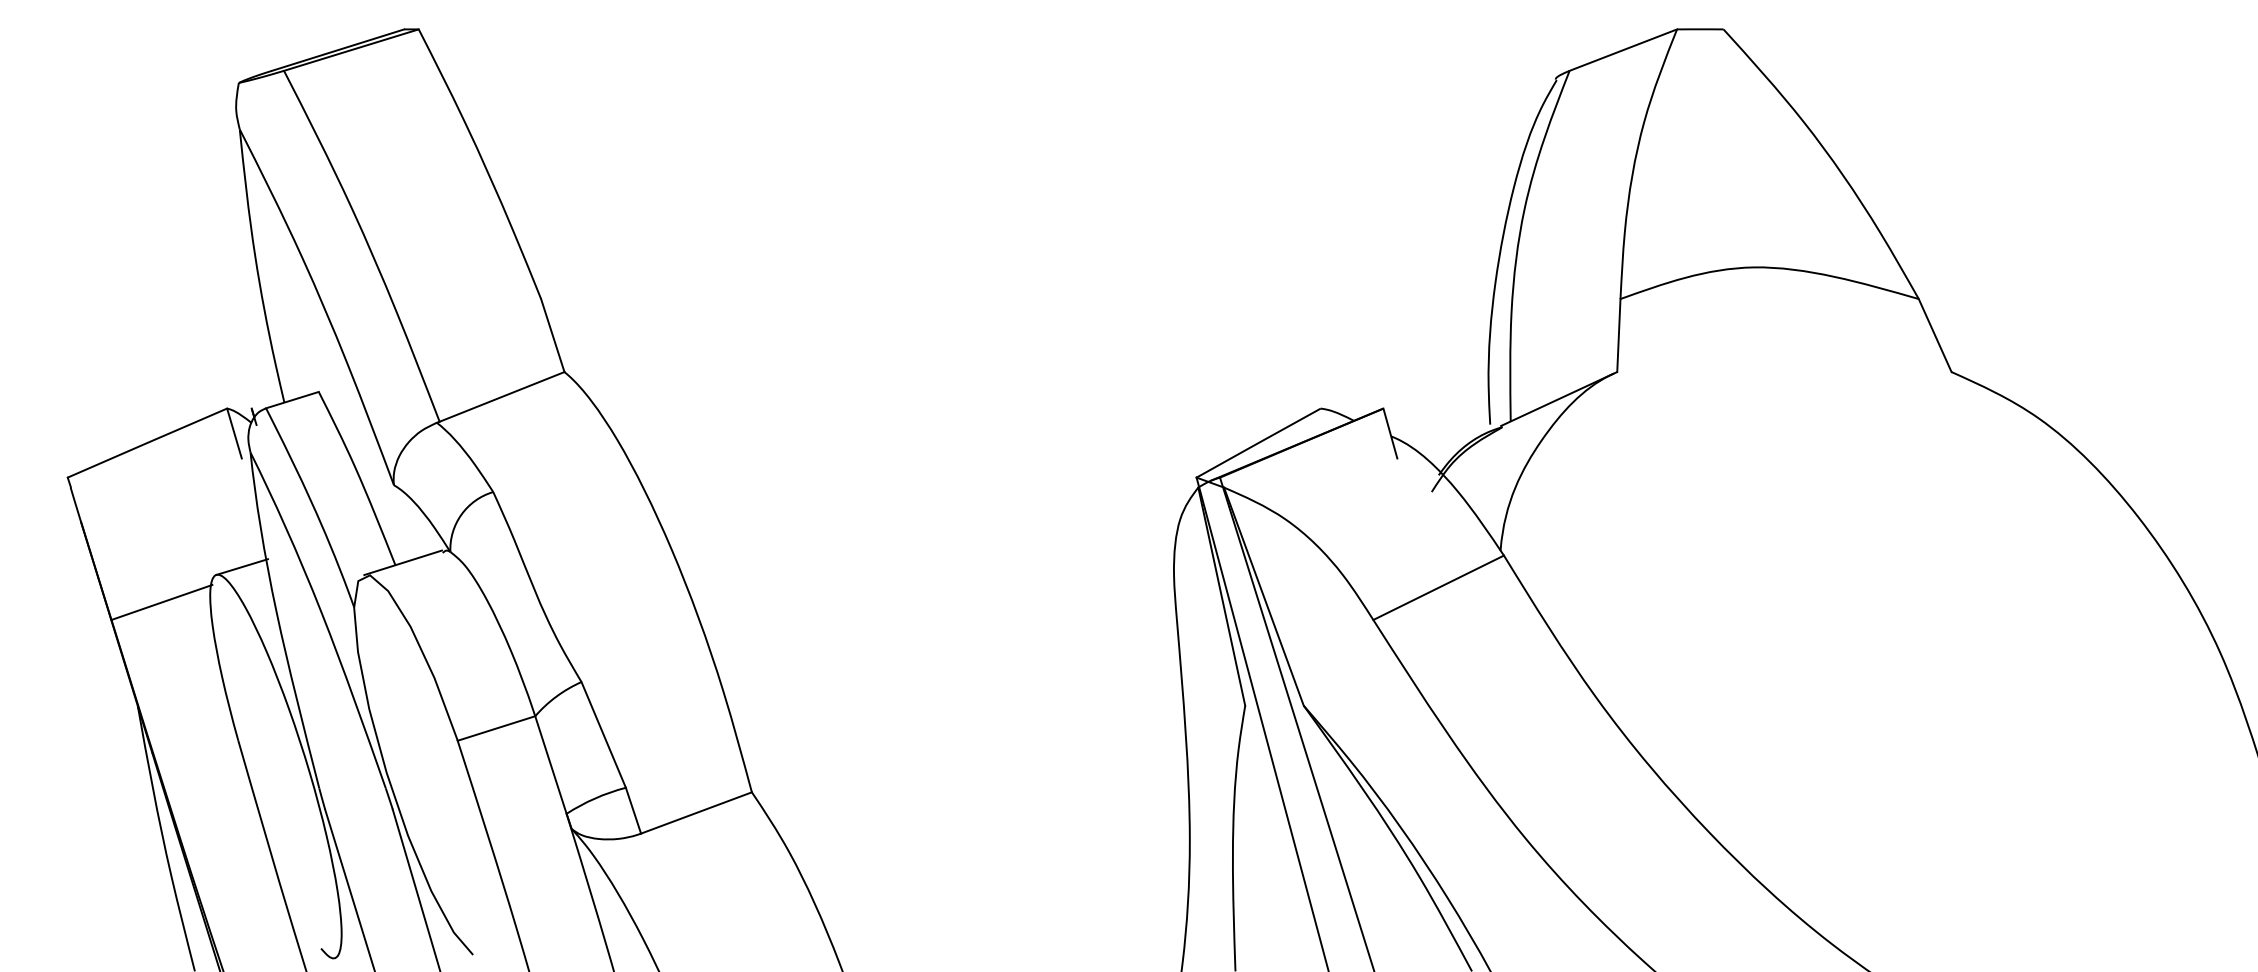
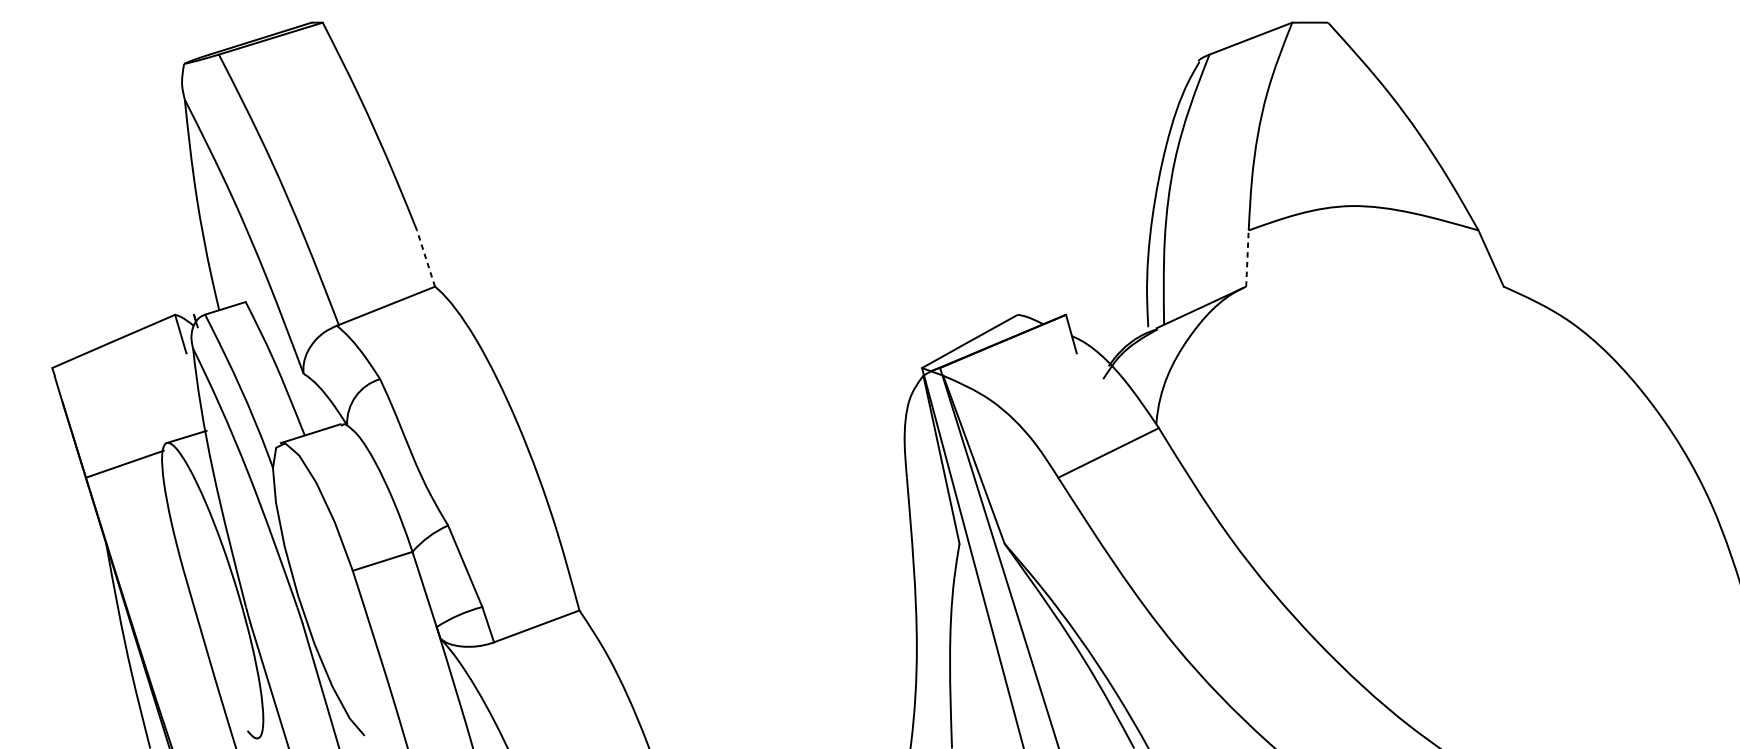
line: (552, 335) -> (425, 258), solid -> dashed
line: (1618, 335) -> (1247, 258), solid -> dashed

